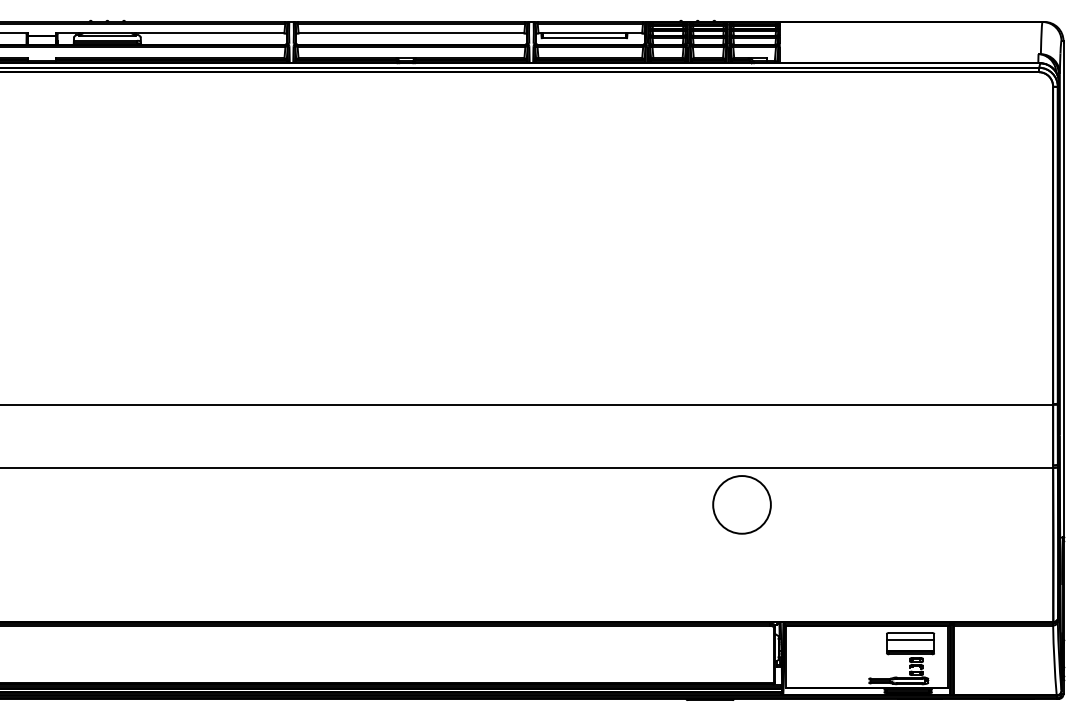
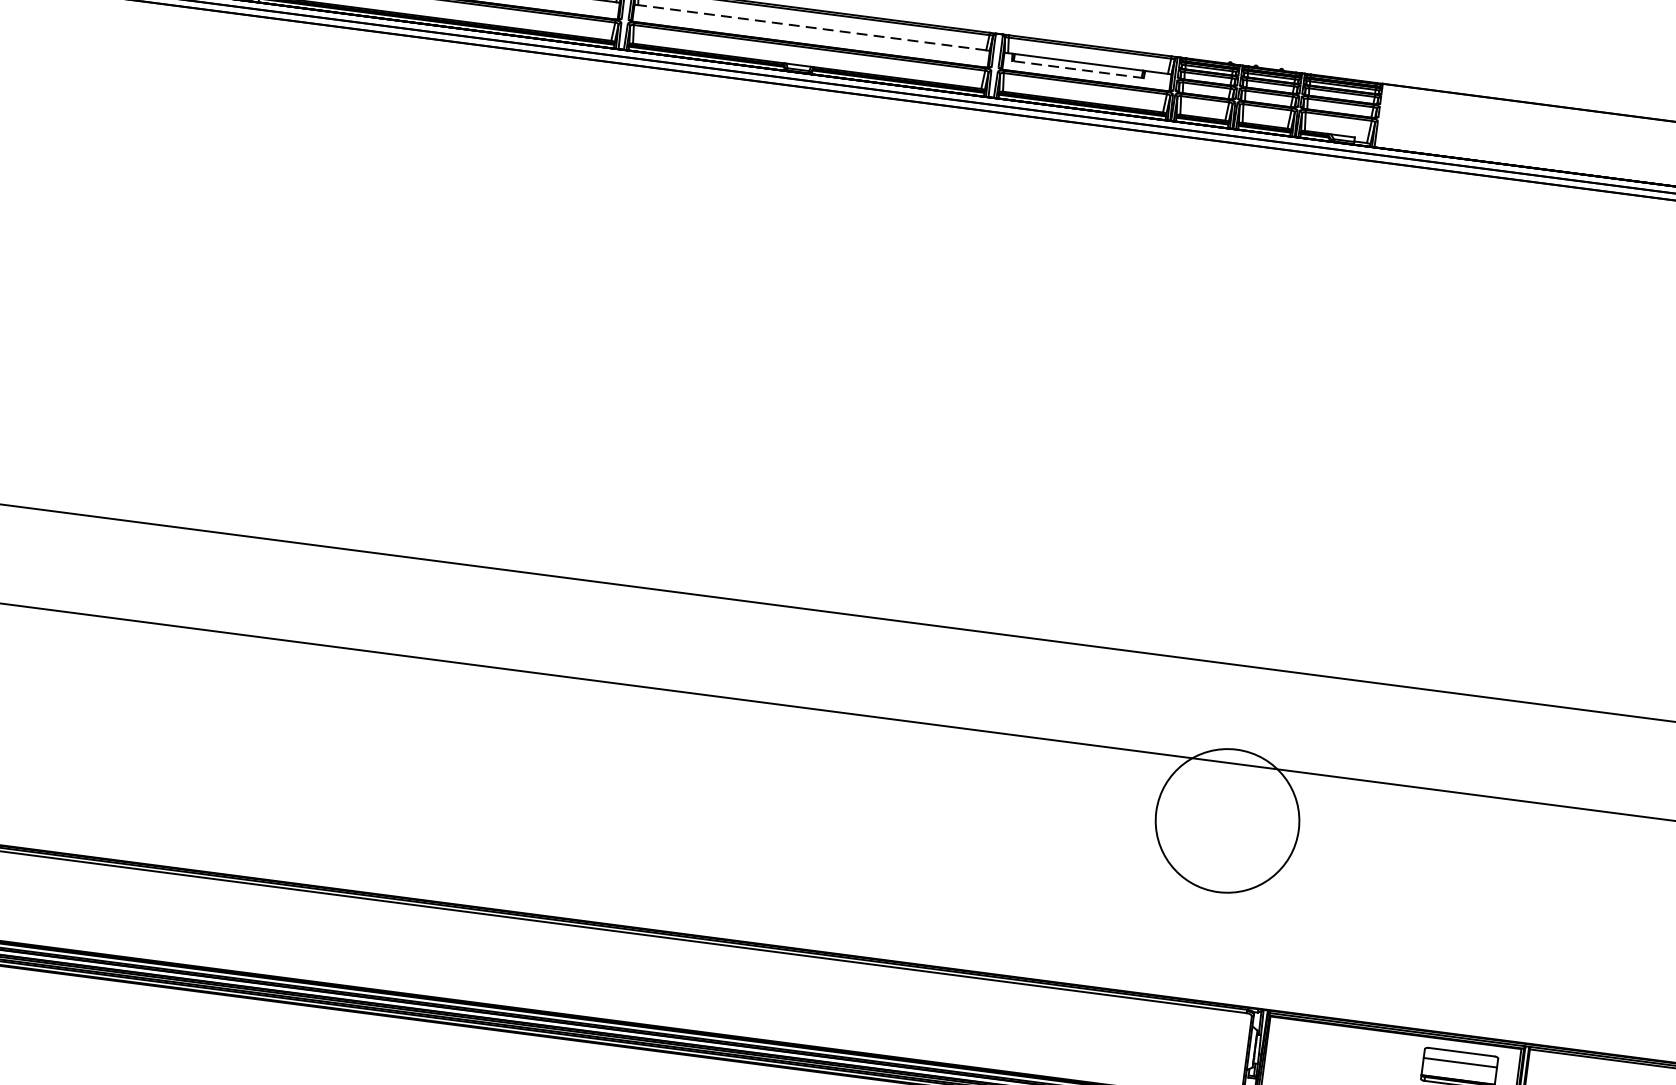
line: (411, 33) -> (812, 27), solid -> dashed
line: (584, 38) -> (1077, 70), solid -> dashed
circle: (741, 504) -> (1226, 820), size x1.6

